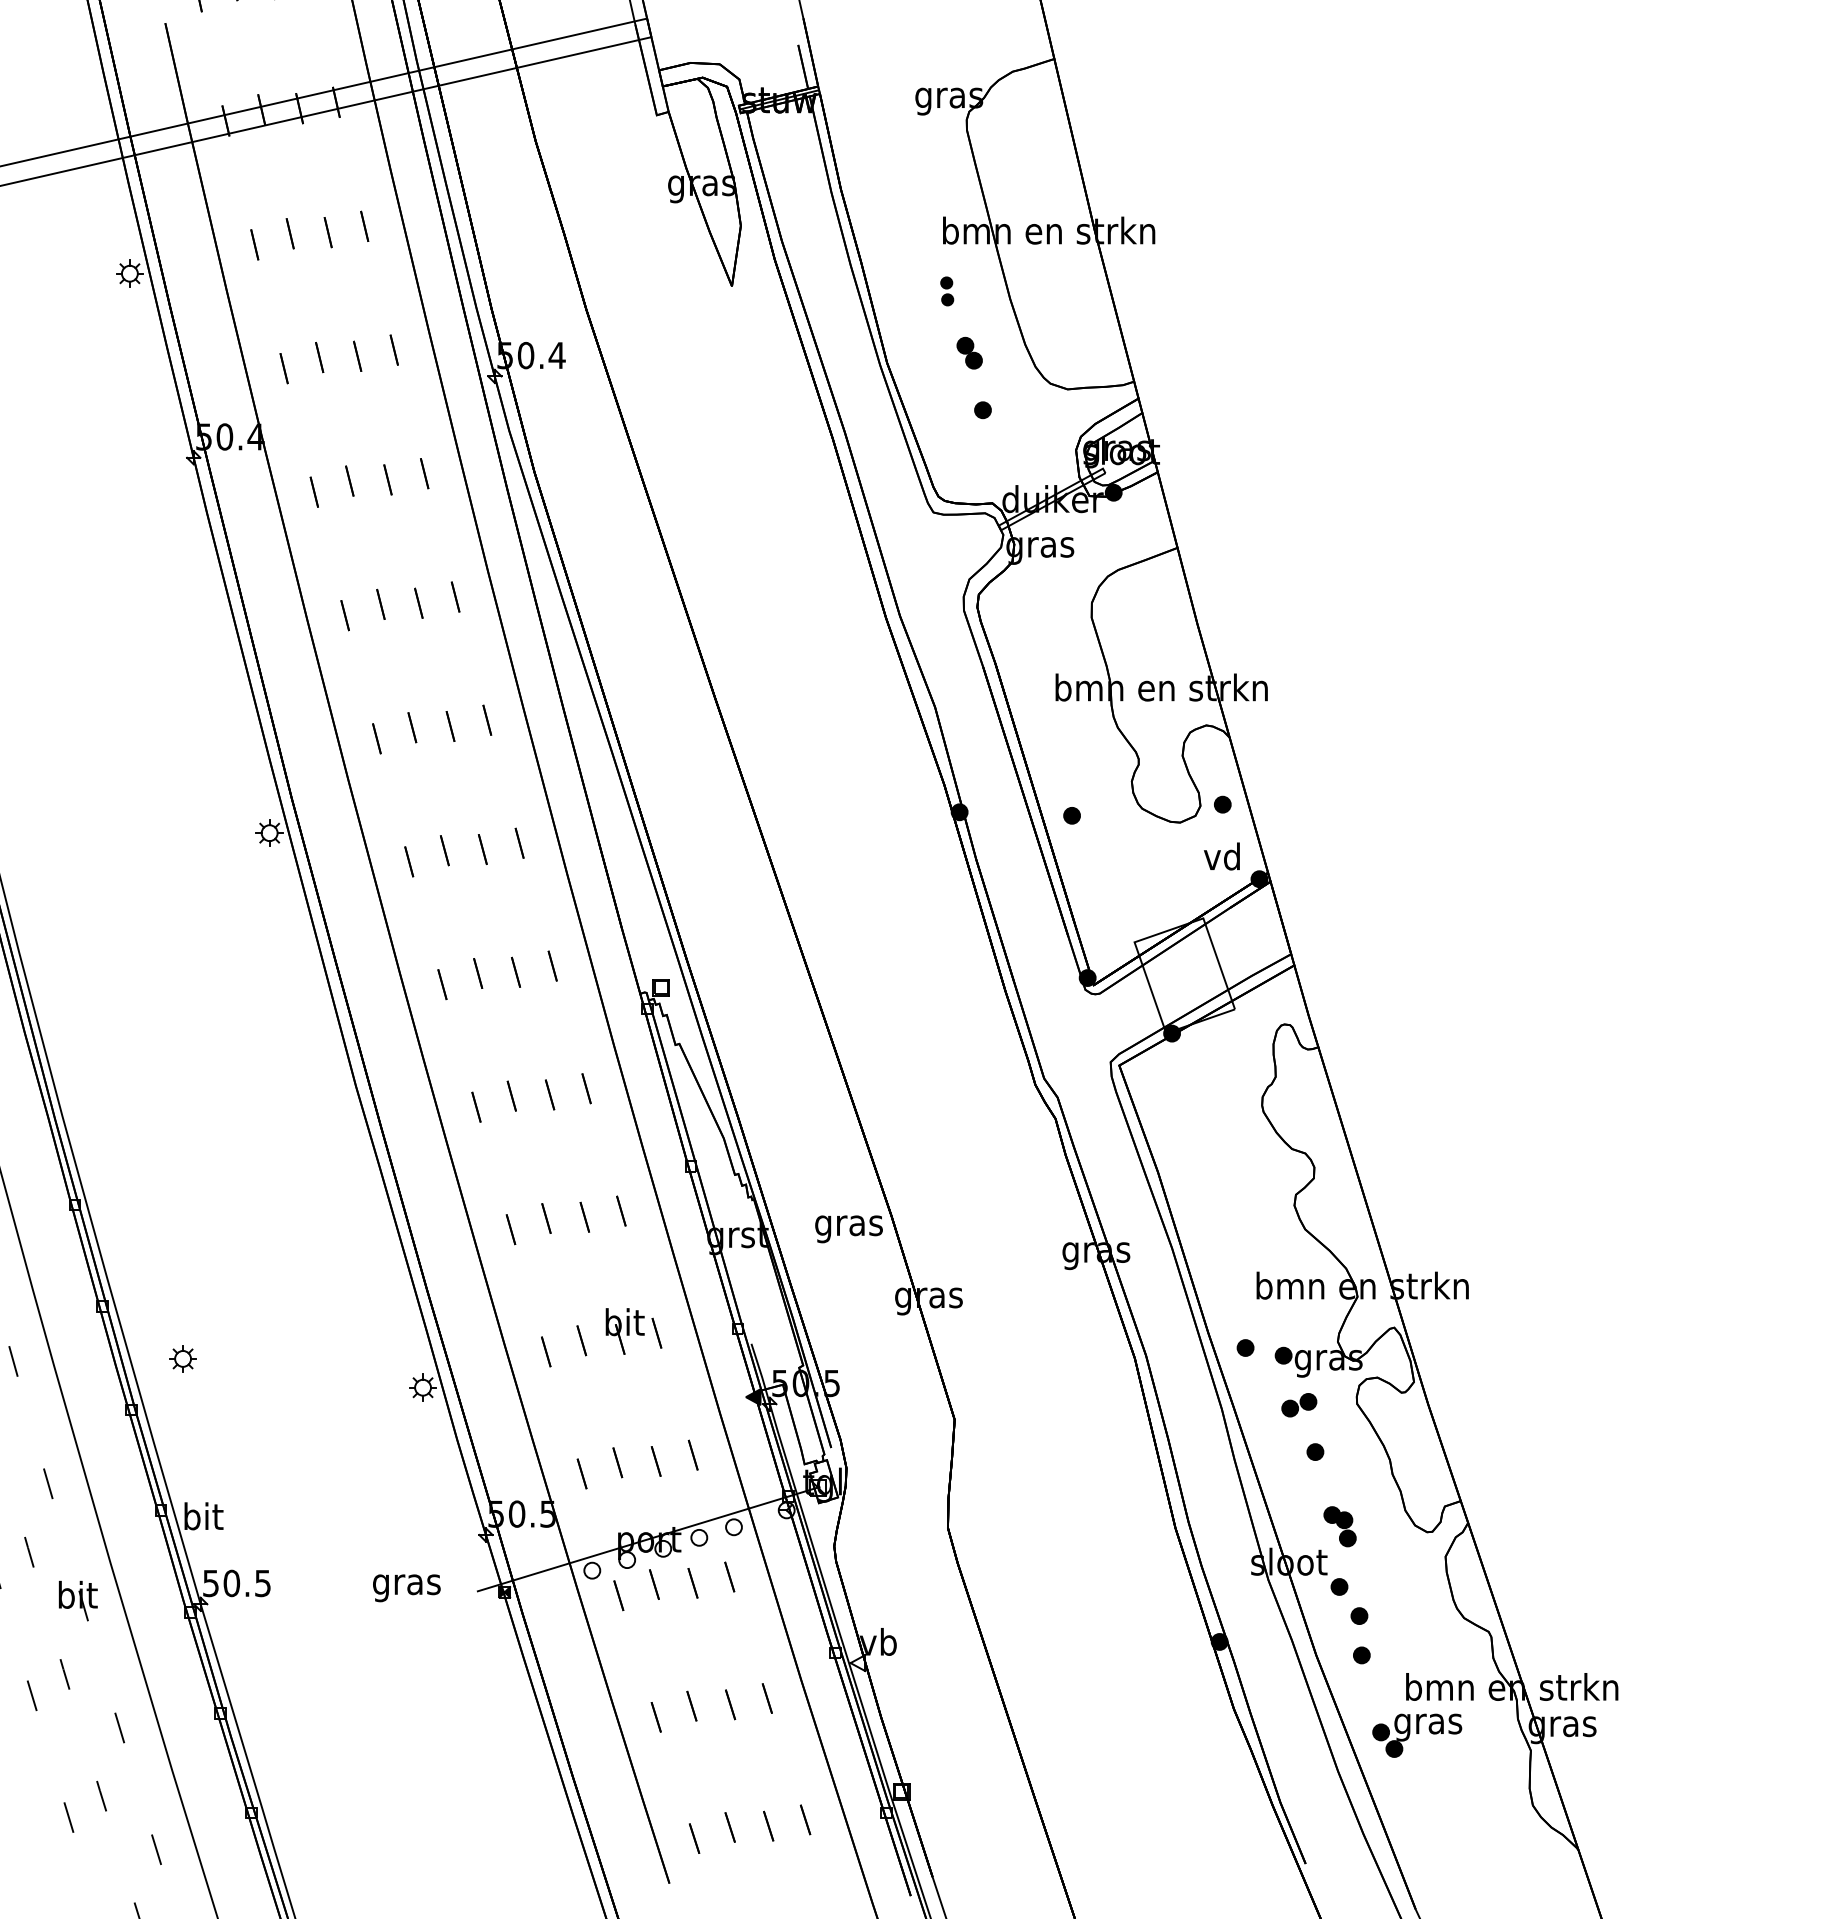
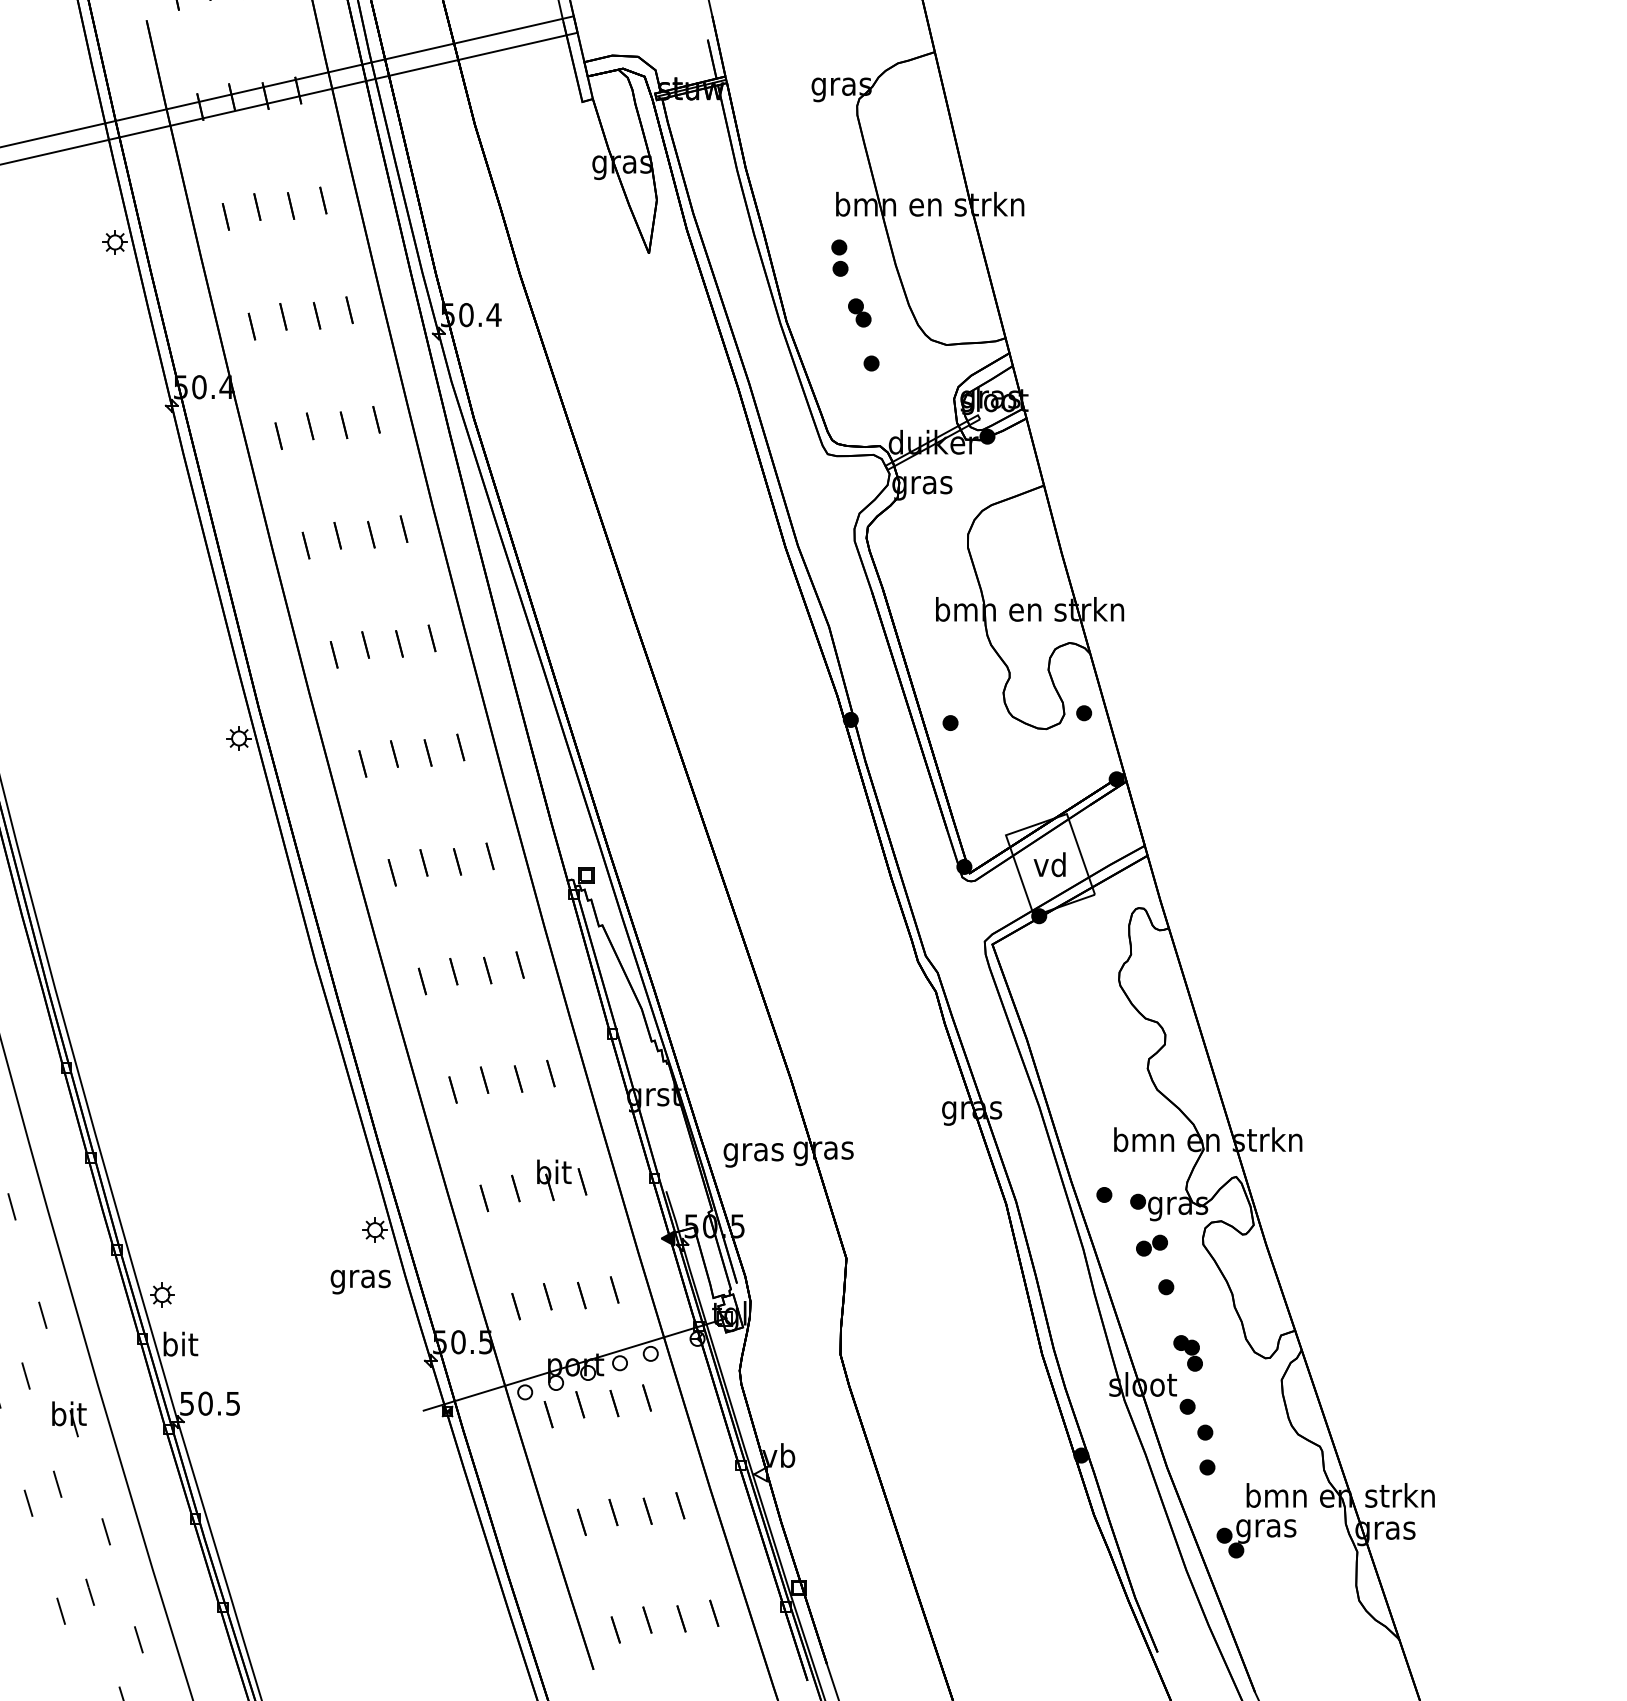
part: (946, 291) -> (839, 258), size x1.43
text: (1221, 856) -> (1049, 864), moved
text: (848, 1229) -> (753, 1155), moved
part: (182, 1358) -> (161, 1294), moved
text: (406, 1588) -> (360, 1282), moved

